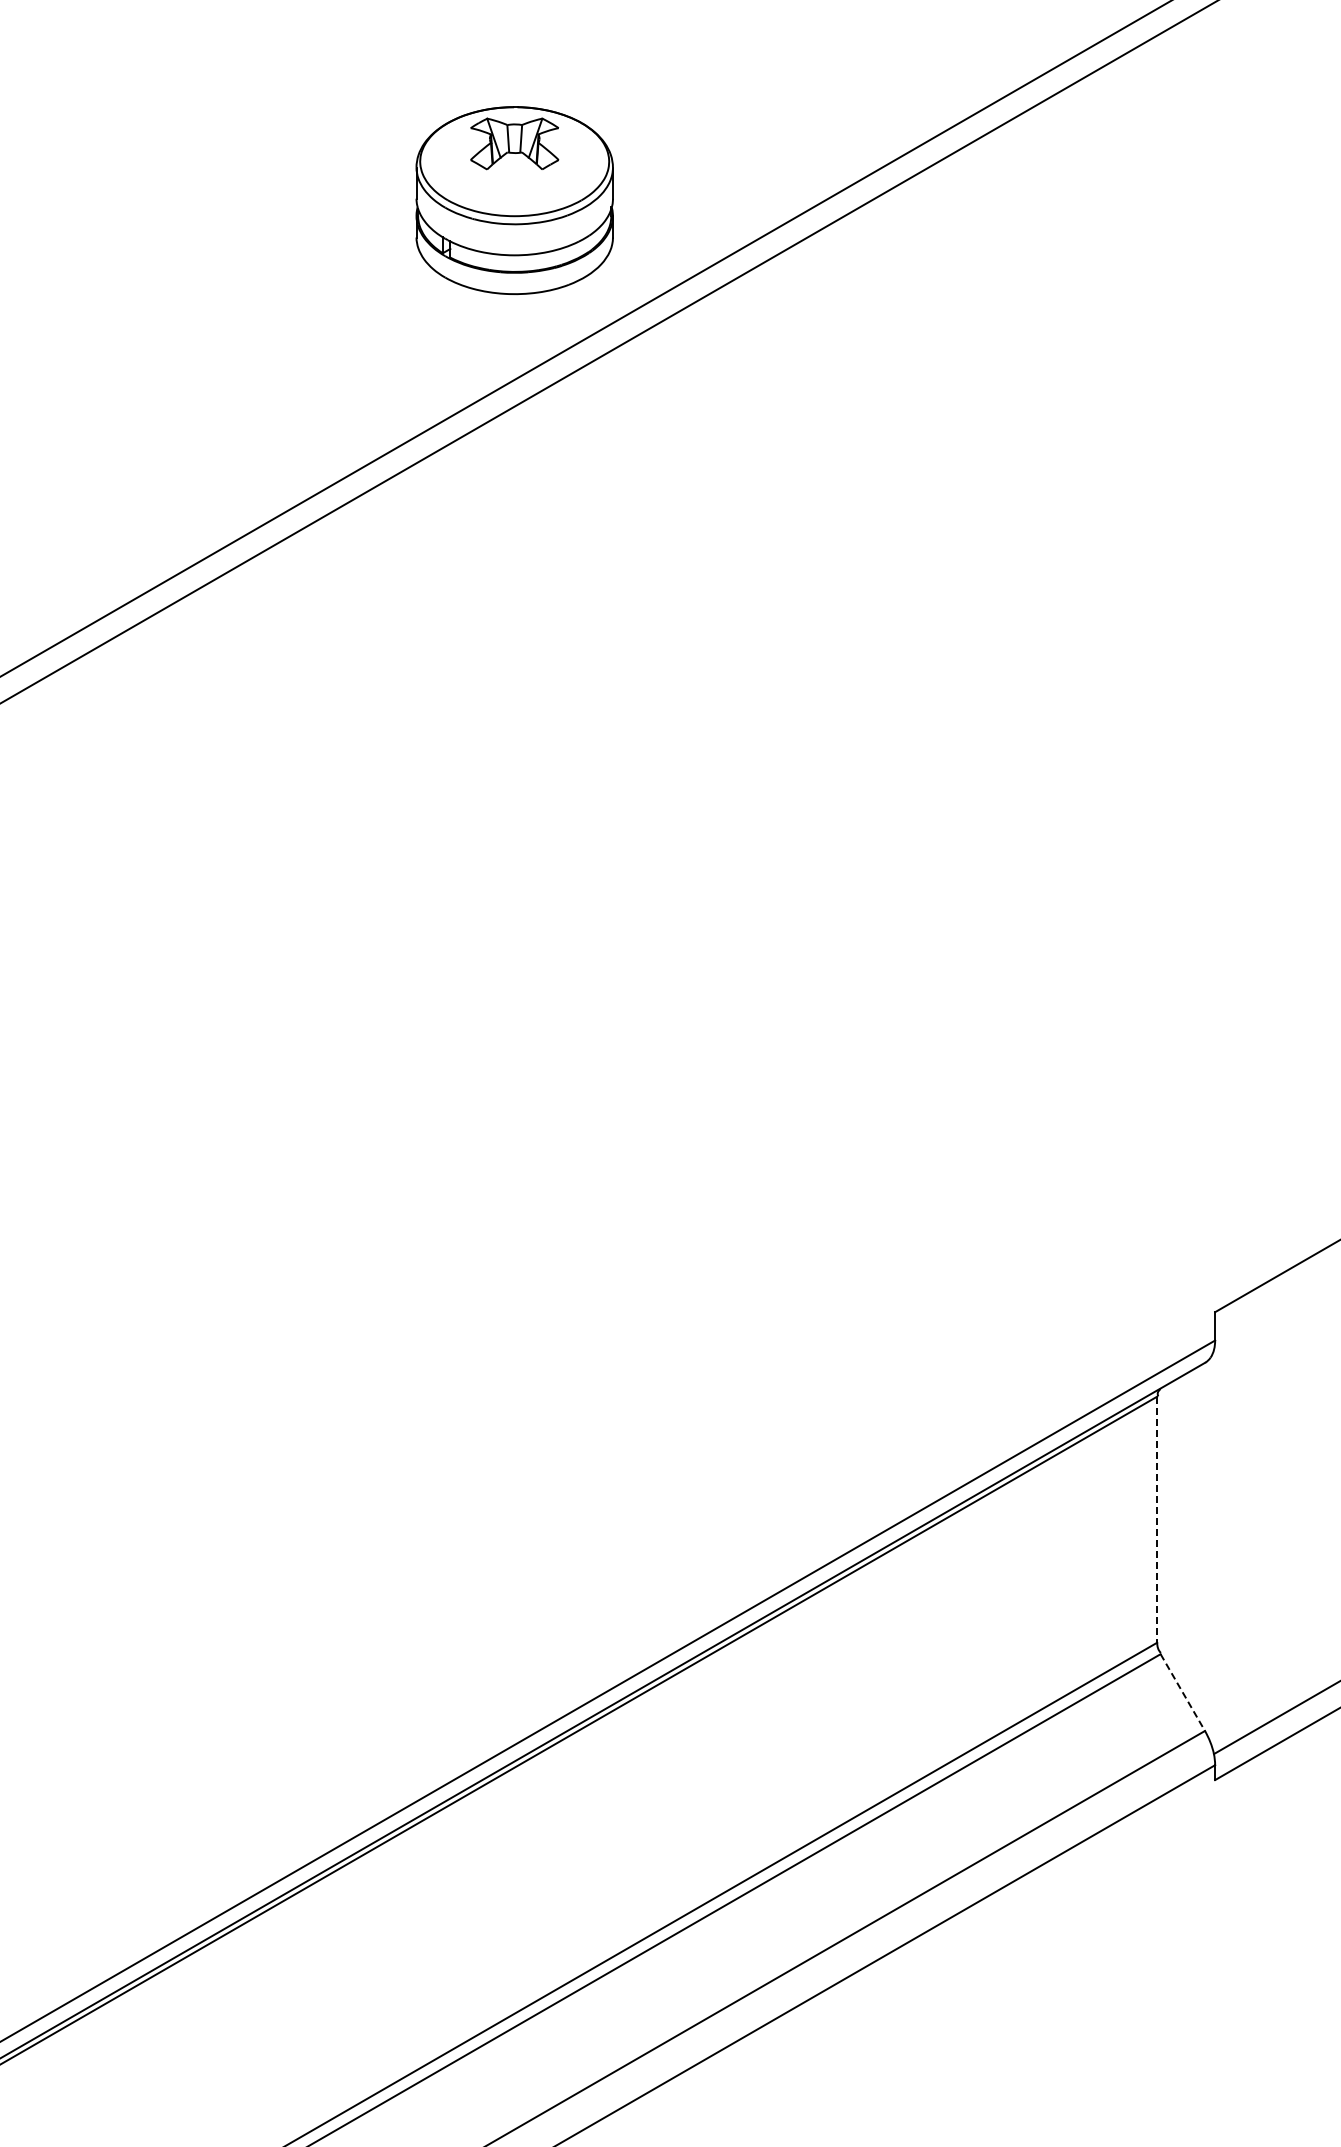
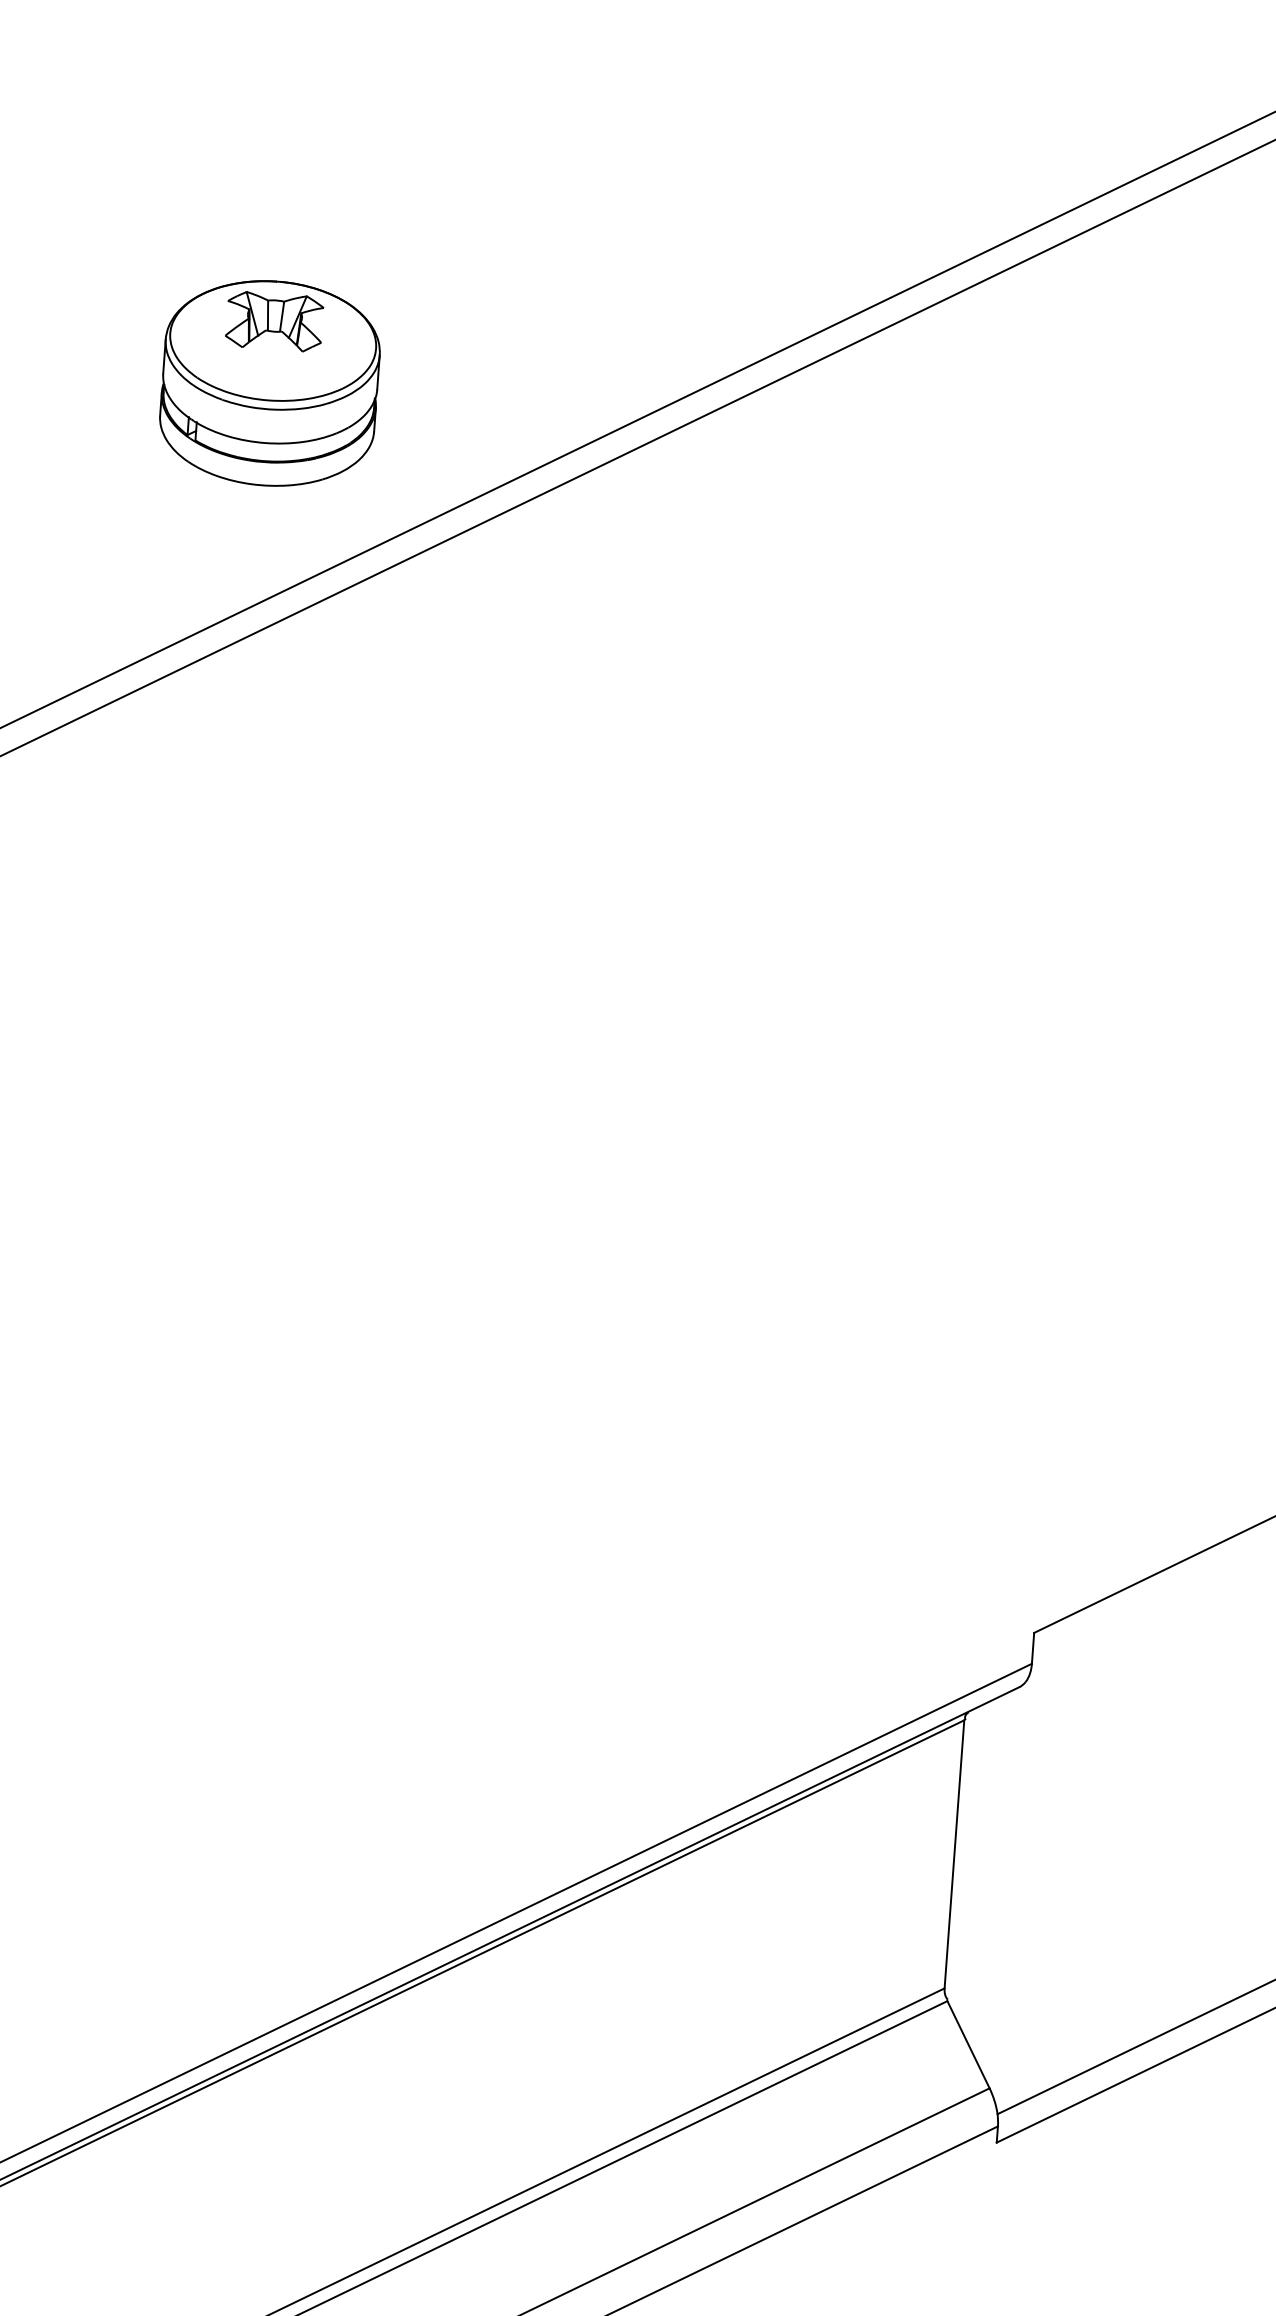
part: (514, 200) -> (269, 383), moved
line: (1157, 1520) -> (954, 1855), dashed -> solid
line: (1183, 1693) -> (969, 2045), dashed -> solid

